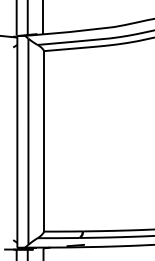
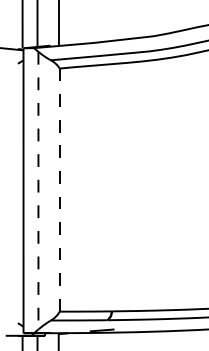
line: (44, 141) -> (60, 190), solid -> dashed
line: (28, 142) -> (38, 191), solid -> dashed

